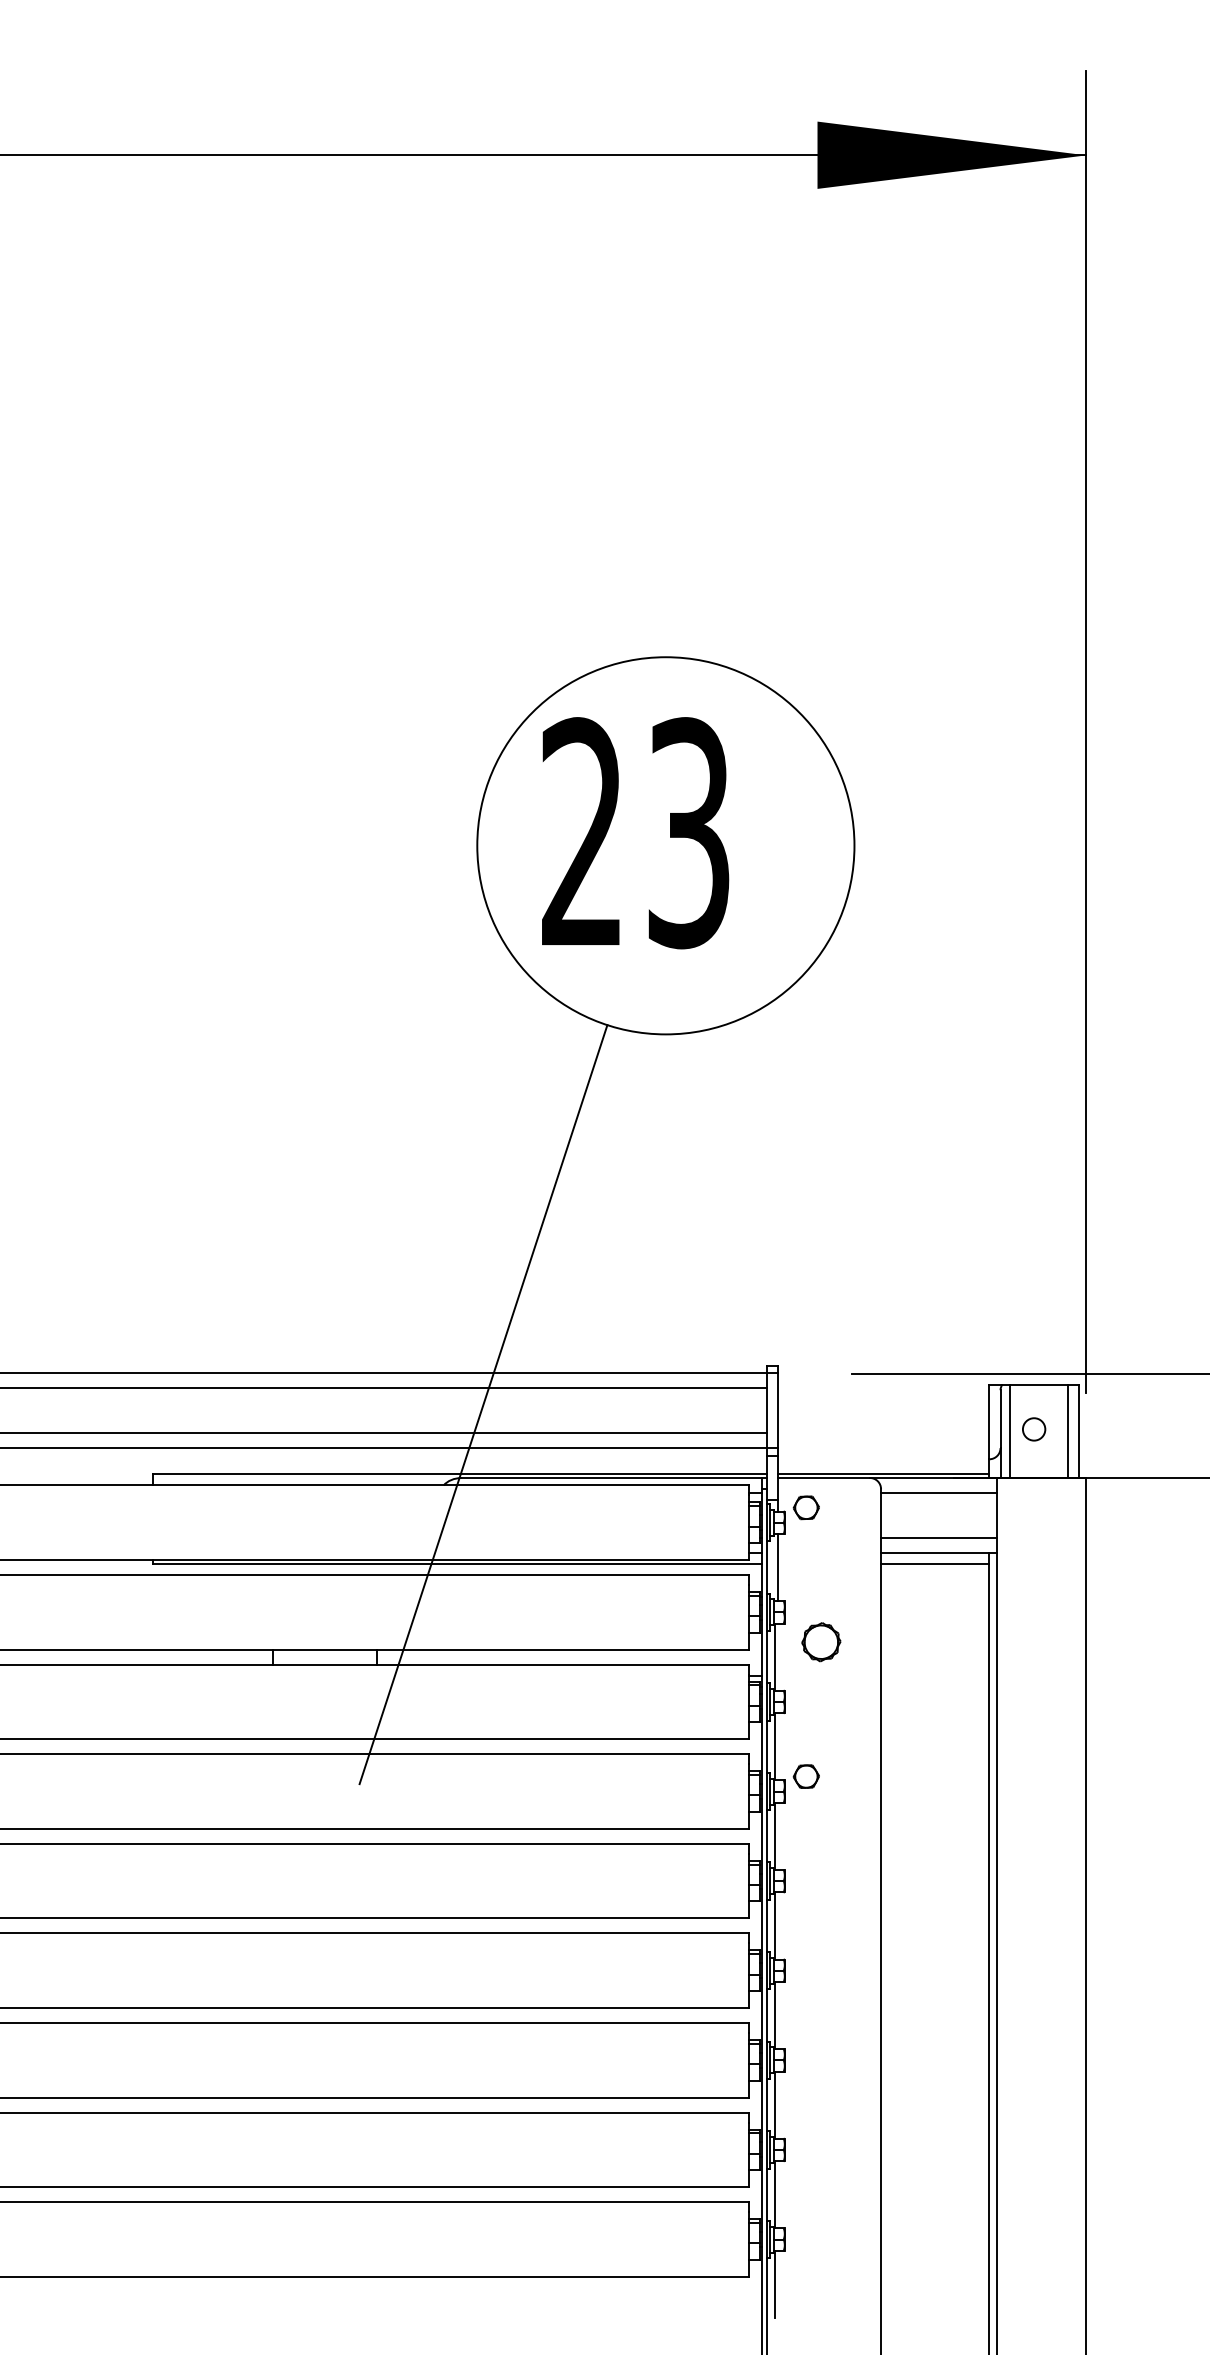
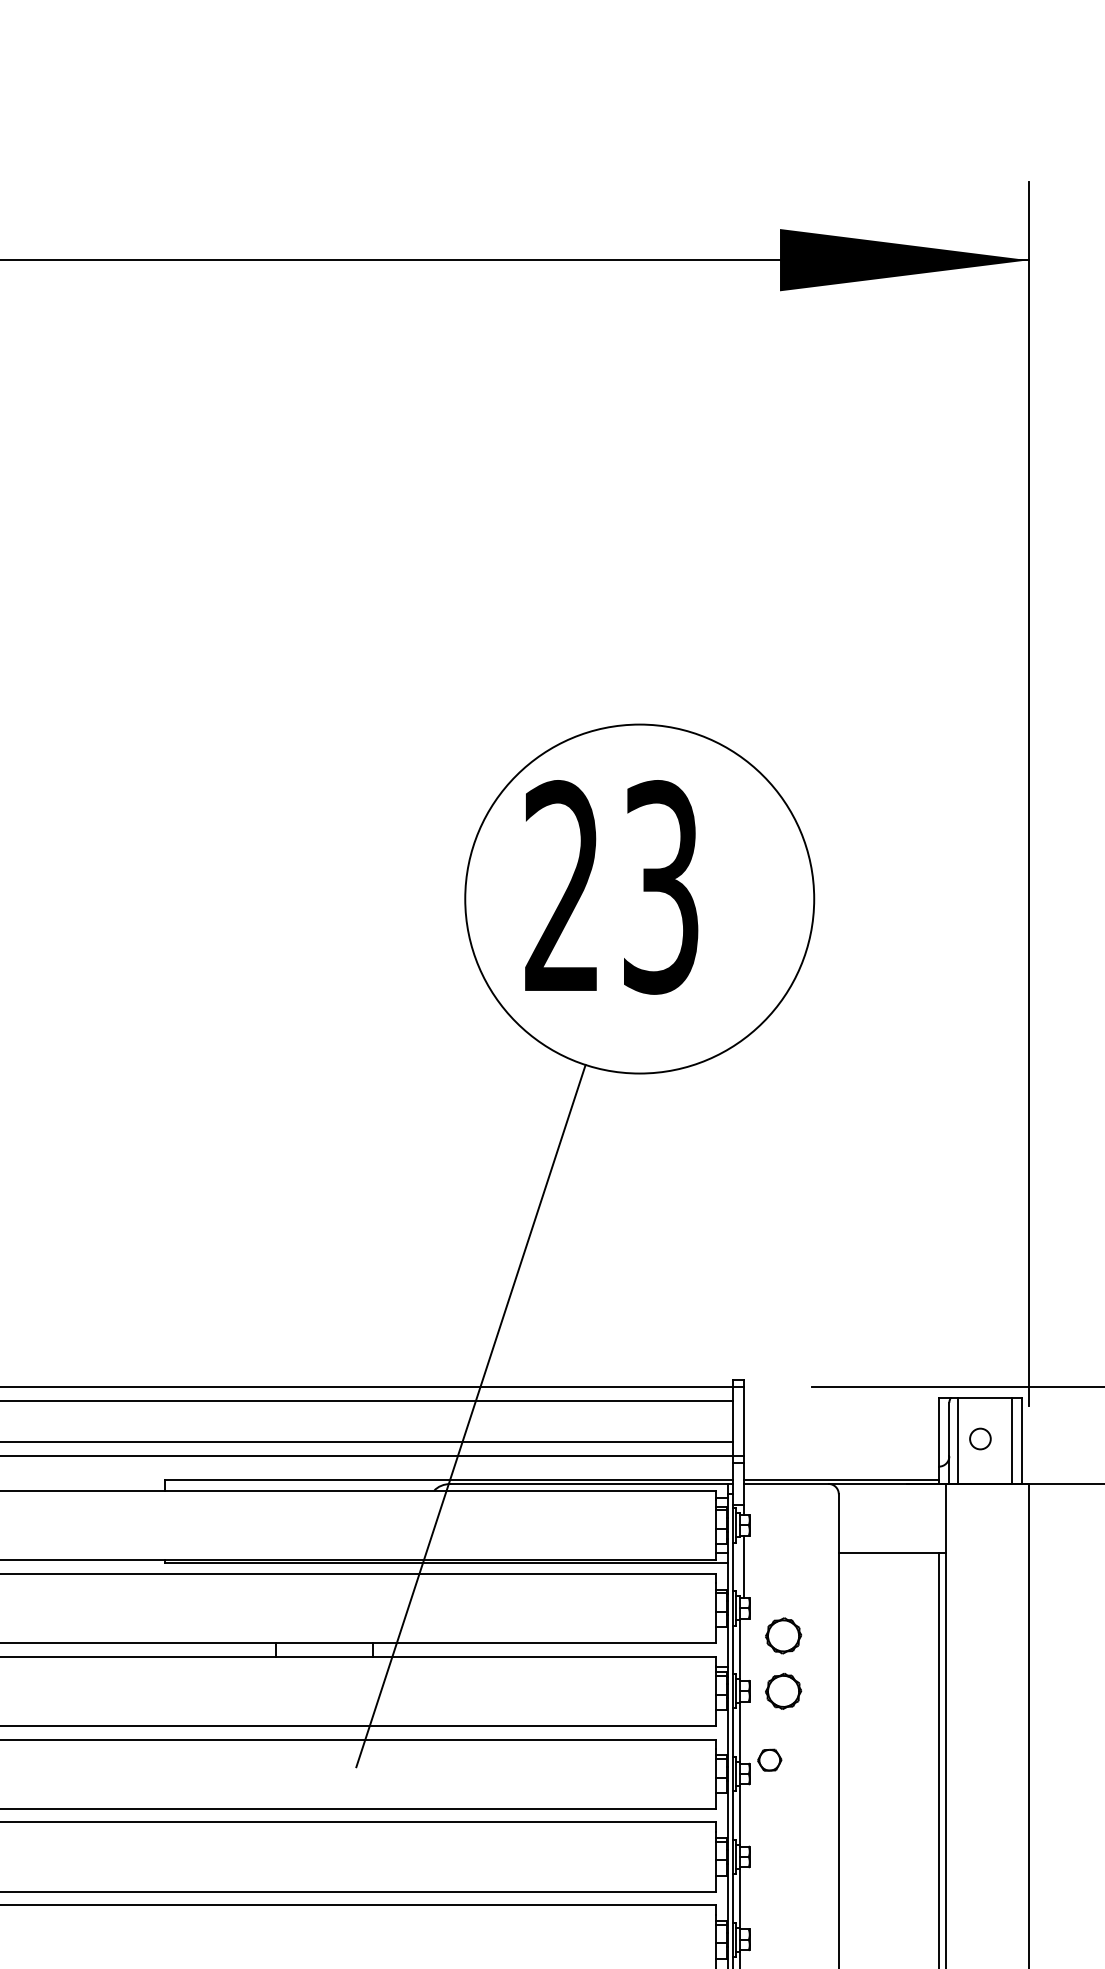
line: (938, 1492) -> (891, 1497), removed
part: (805, 1507) -> (768, 1511), removed
line: (938, 1537) -> (891, 1539), removed
line: (935, 1563) -> (889, 1563), removed
part: (821, 1702) -> (783, 1691), added

